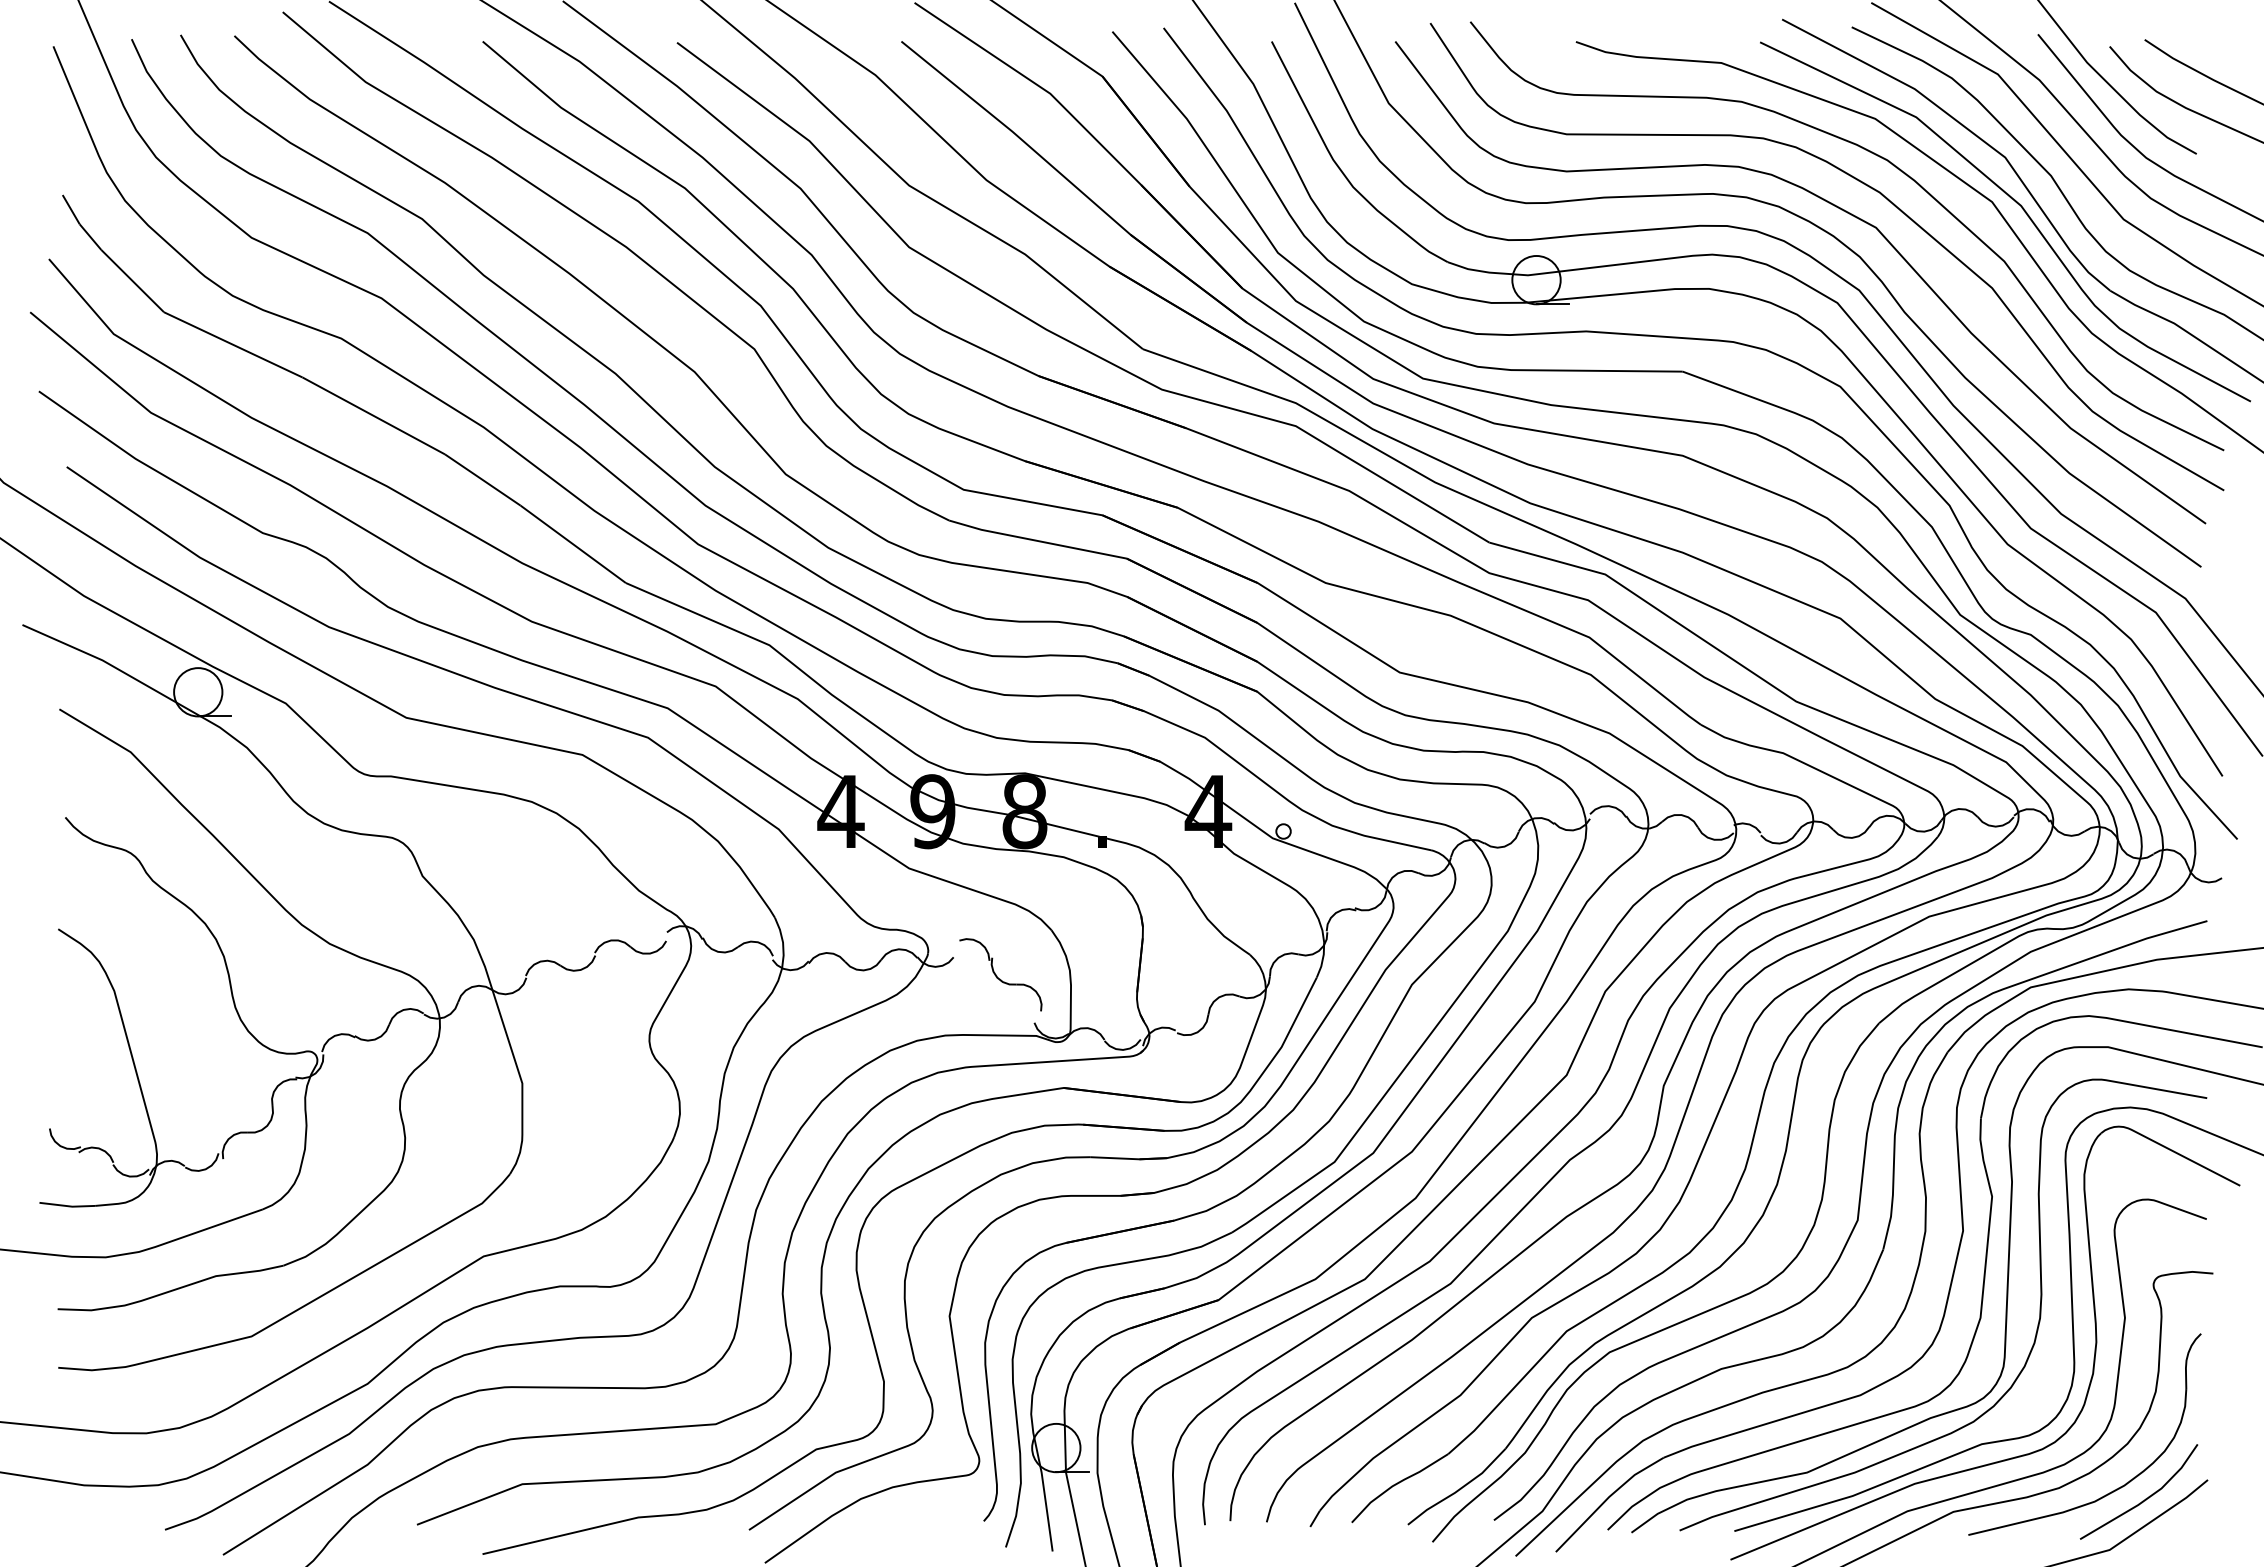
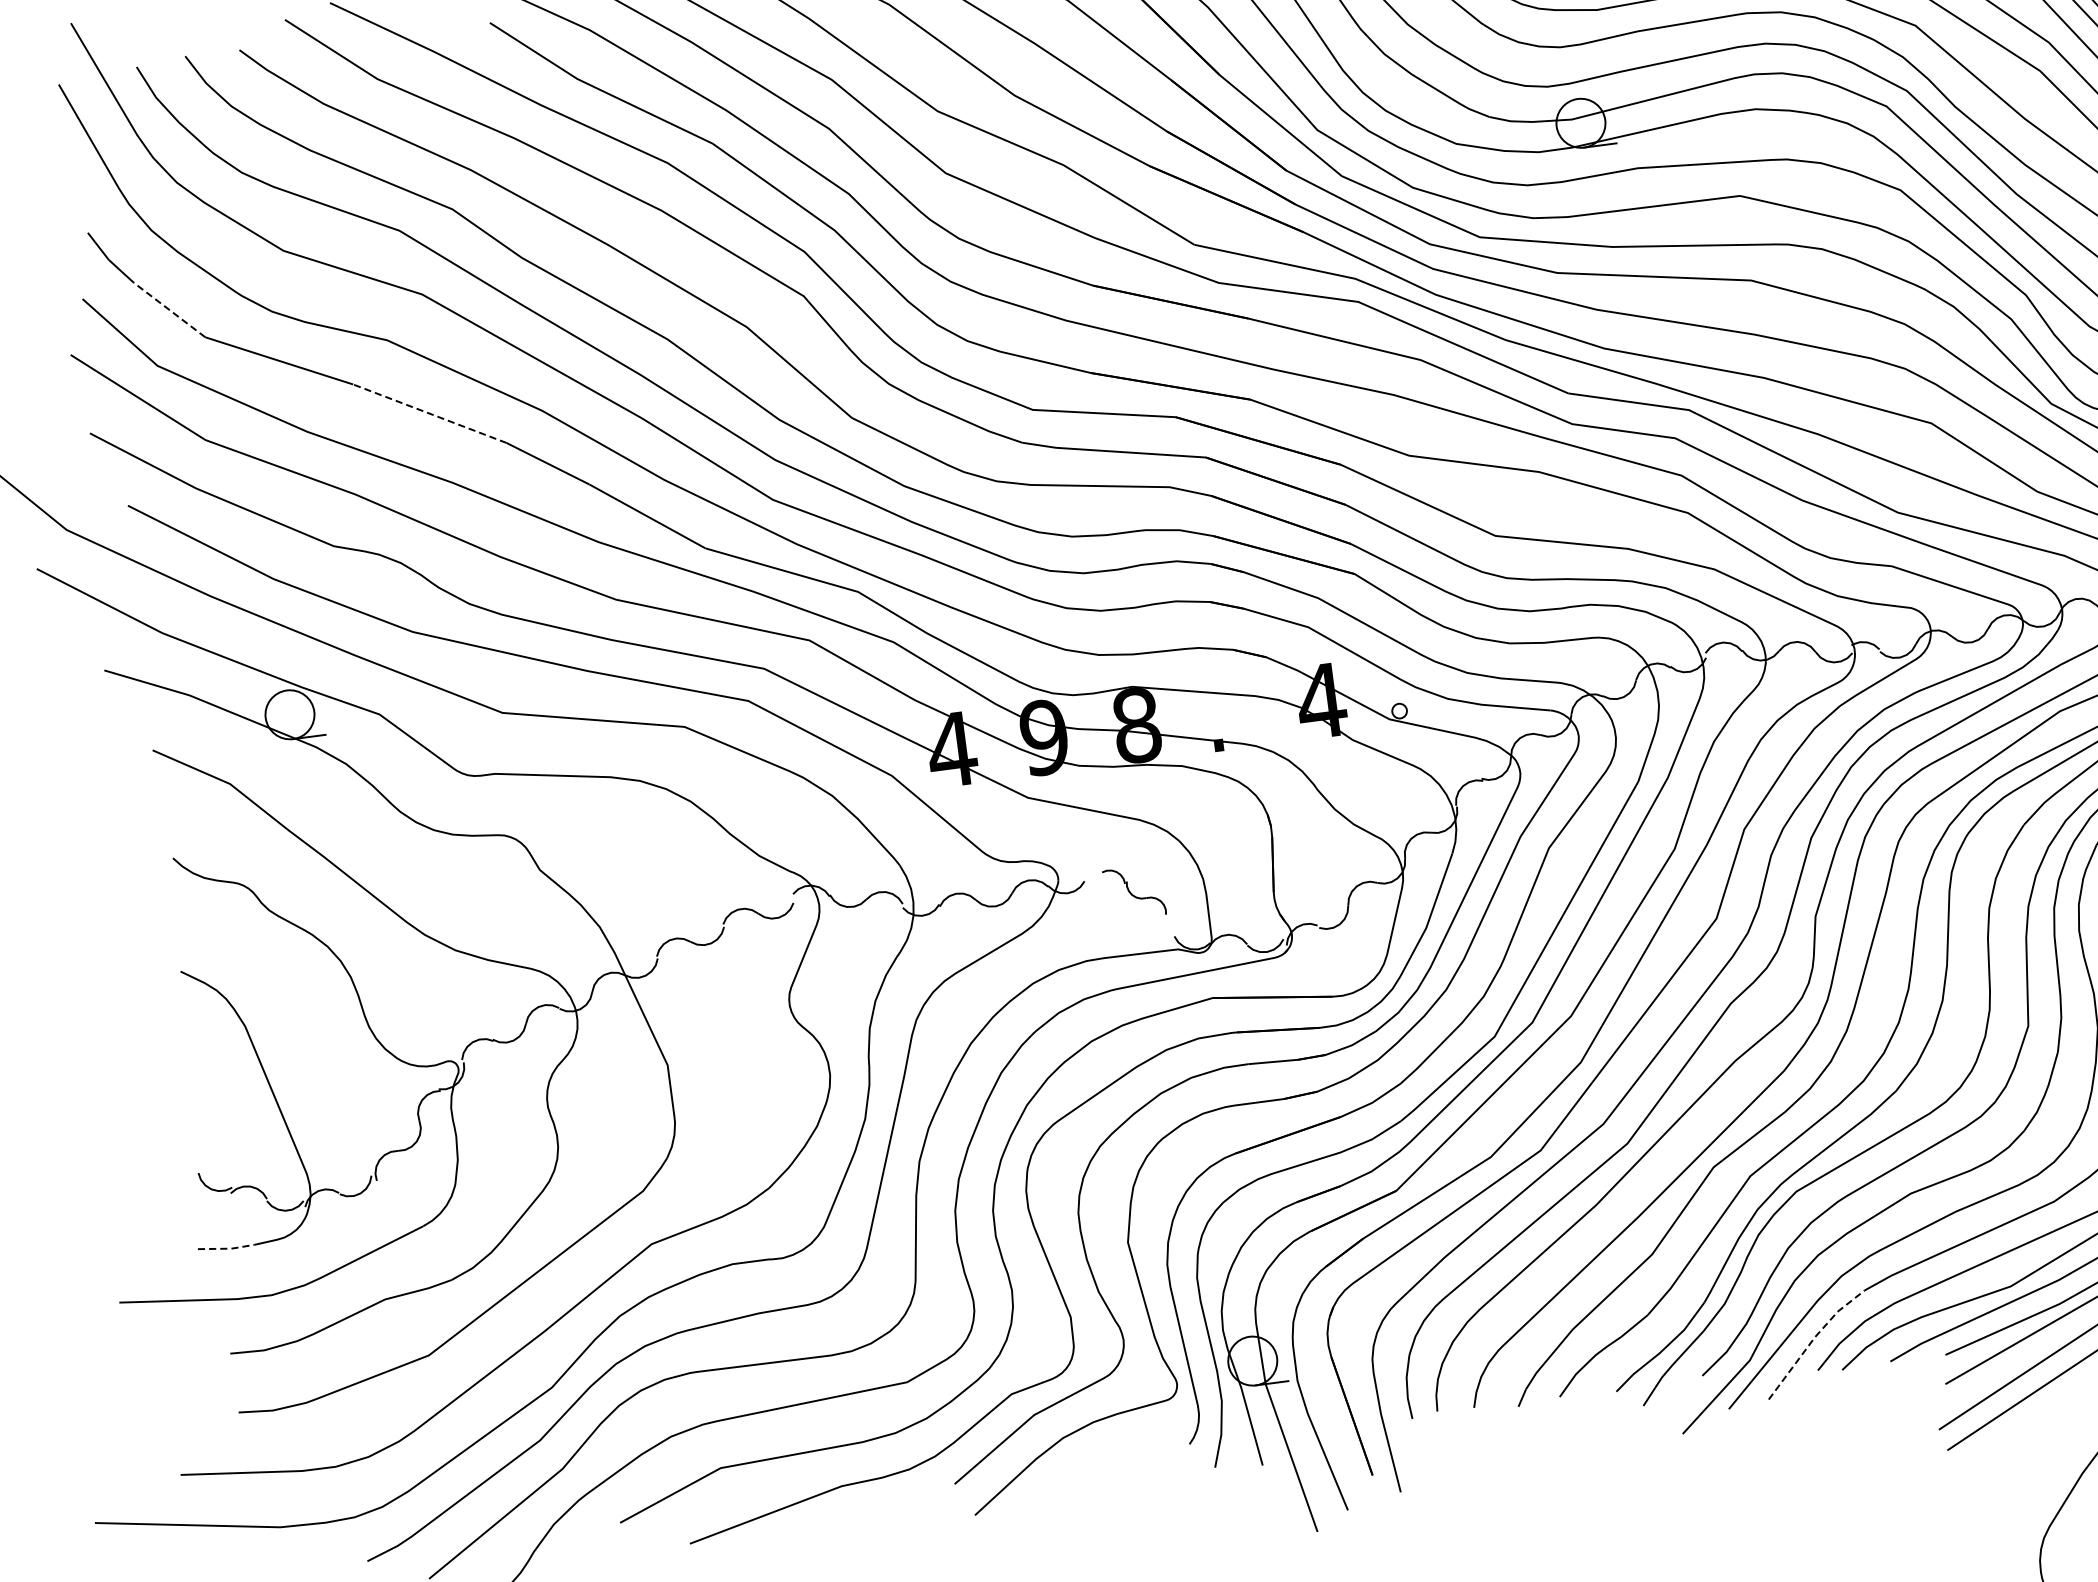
line: (132, 280) -> (169, 309), solid -> dashed
line: (373, 415) -> (429, 413), solid -> dashed
part: (1000, 974) -> (1133, 892), size x0.7
line: (67, 1206) -> (226, 1249), solid -> dashed
line: (1607, 1499) -> (1813, 1339), solid -> dashed

